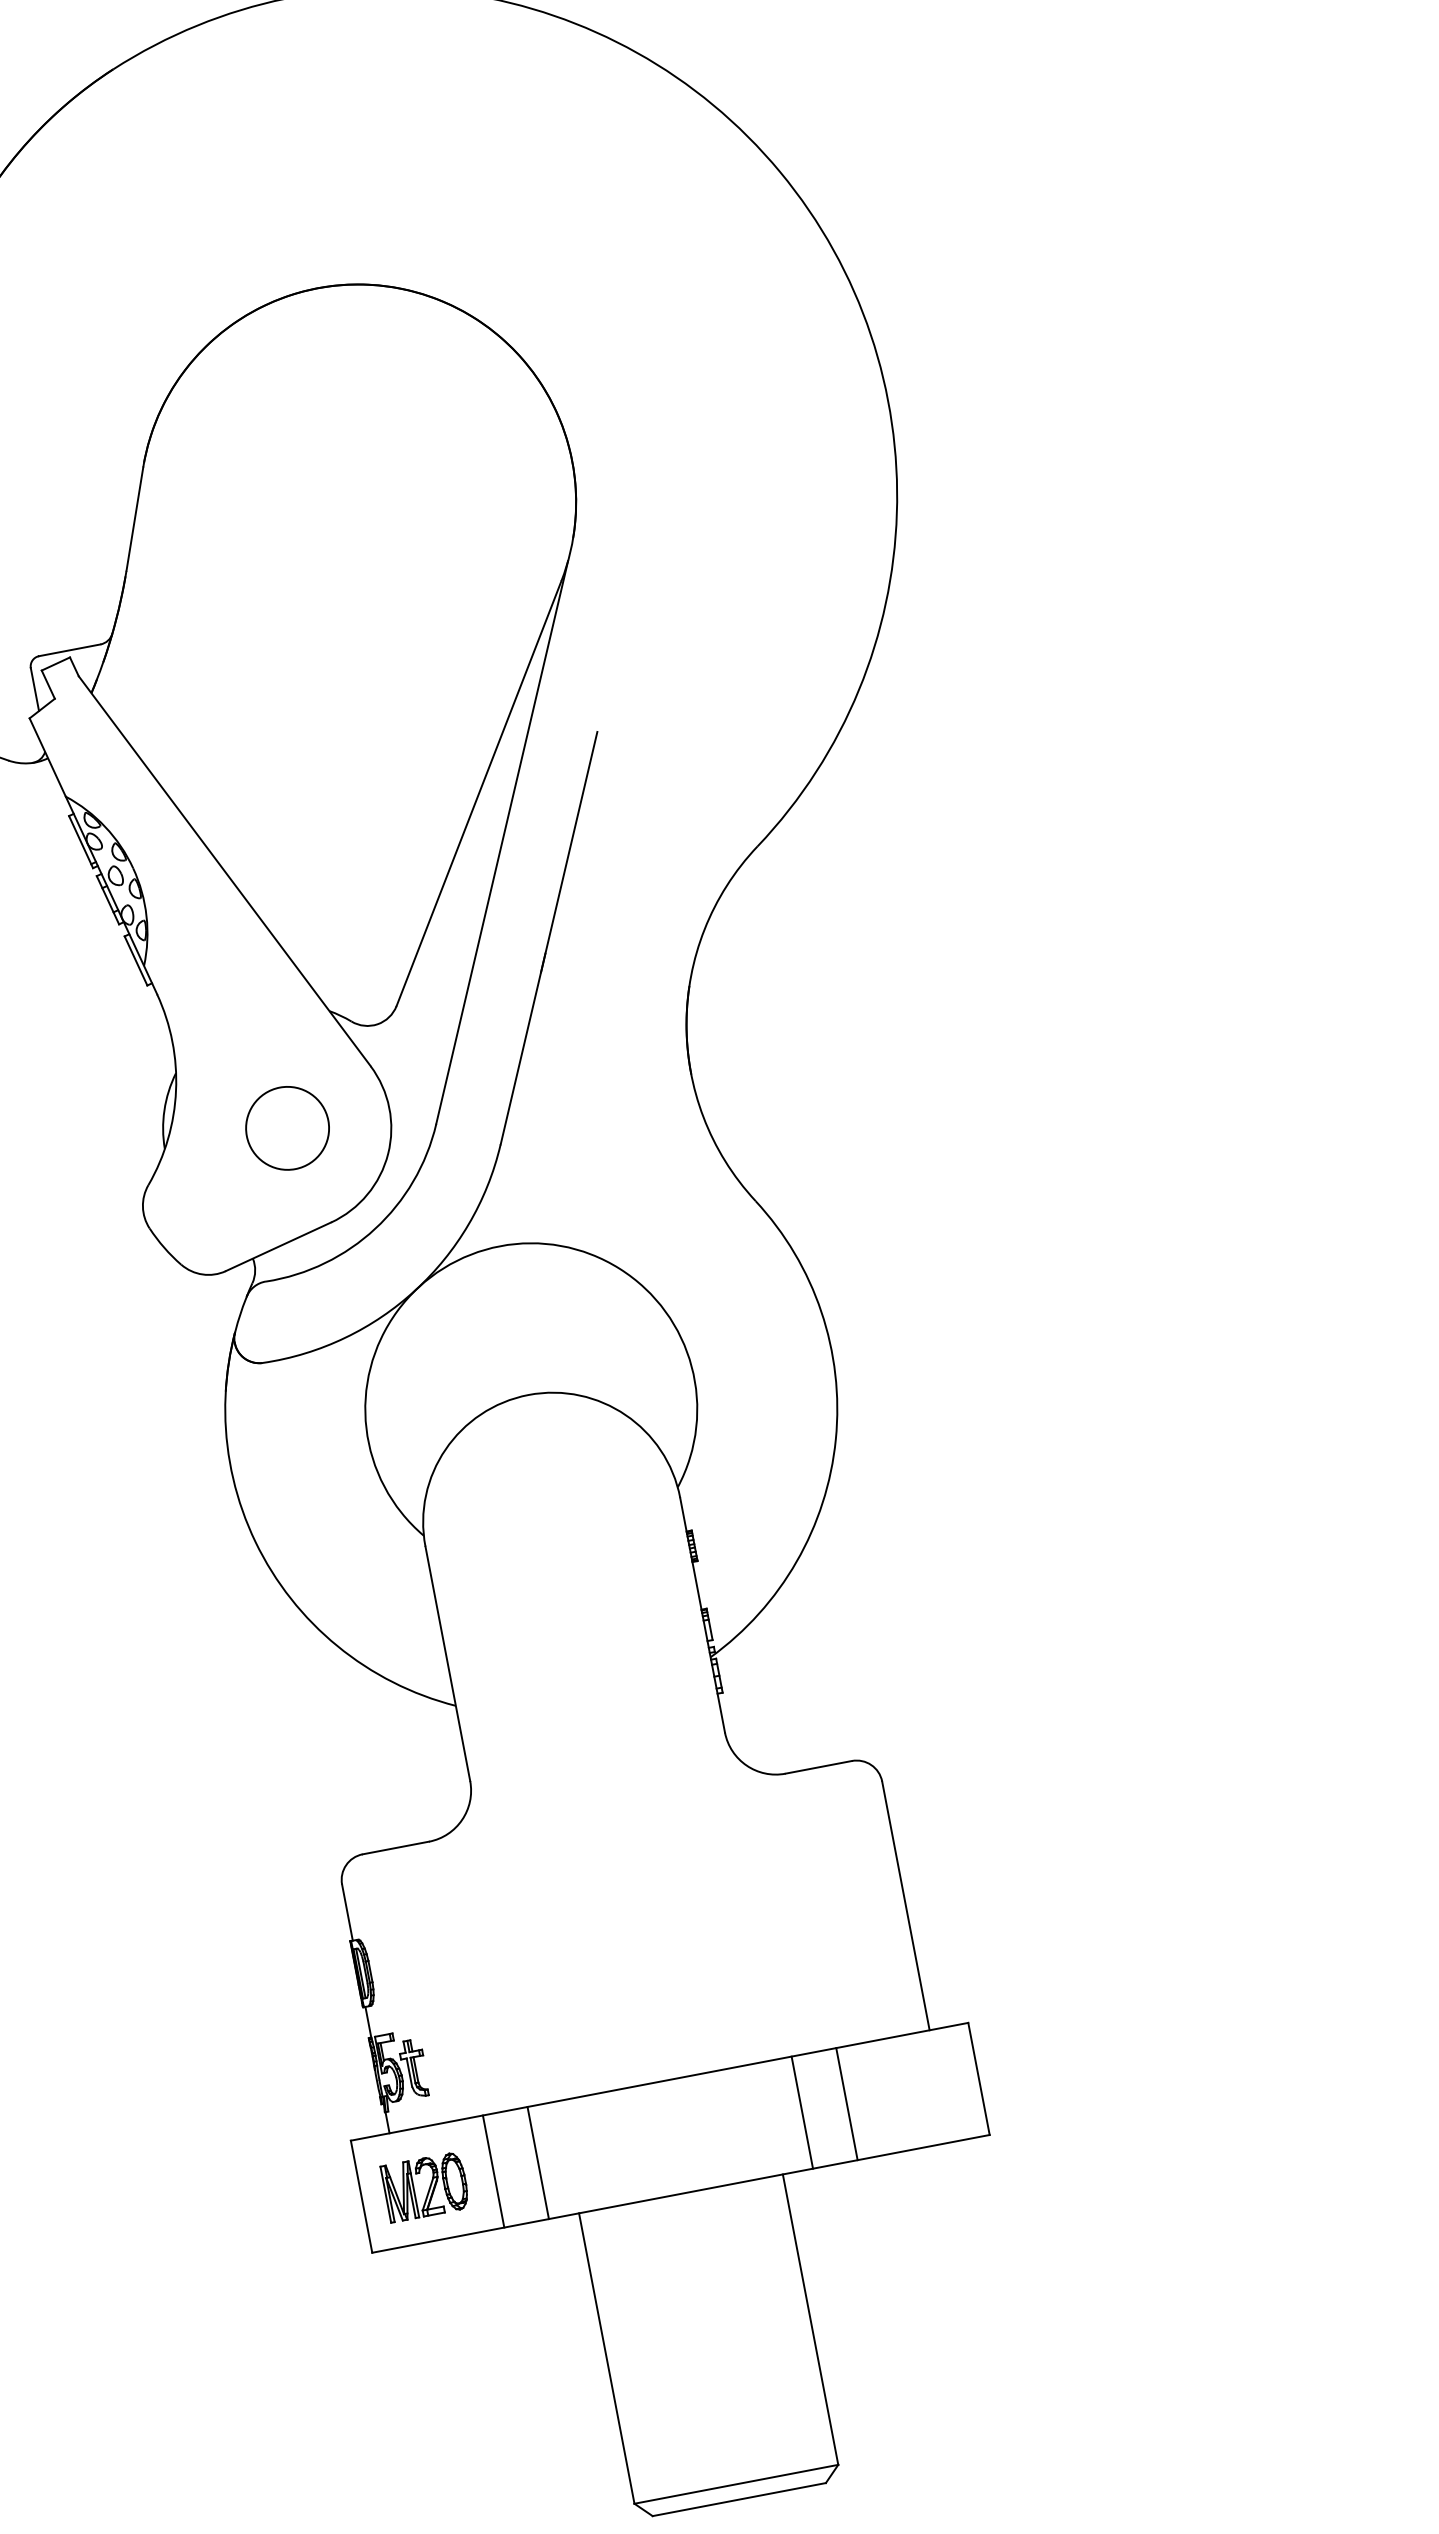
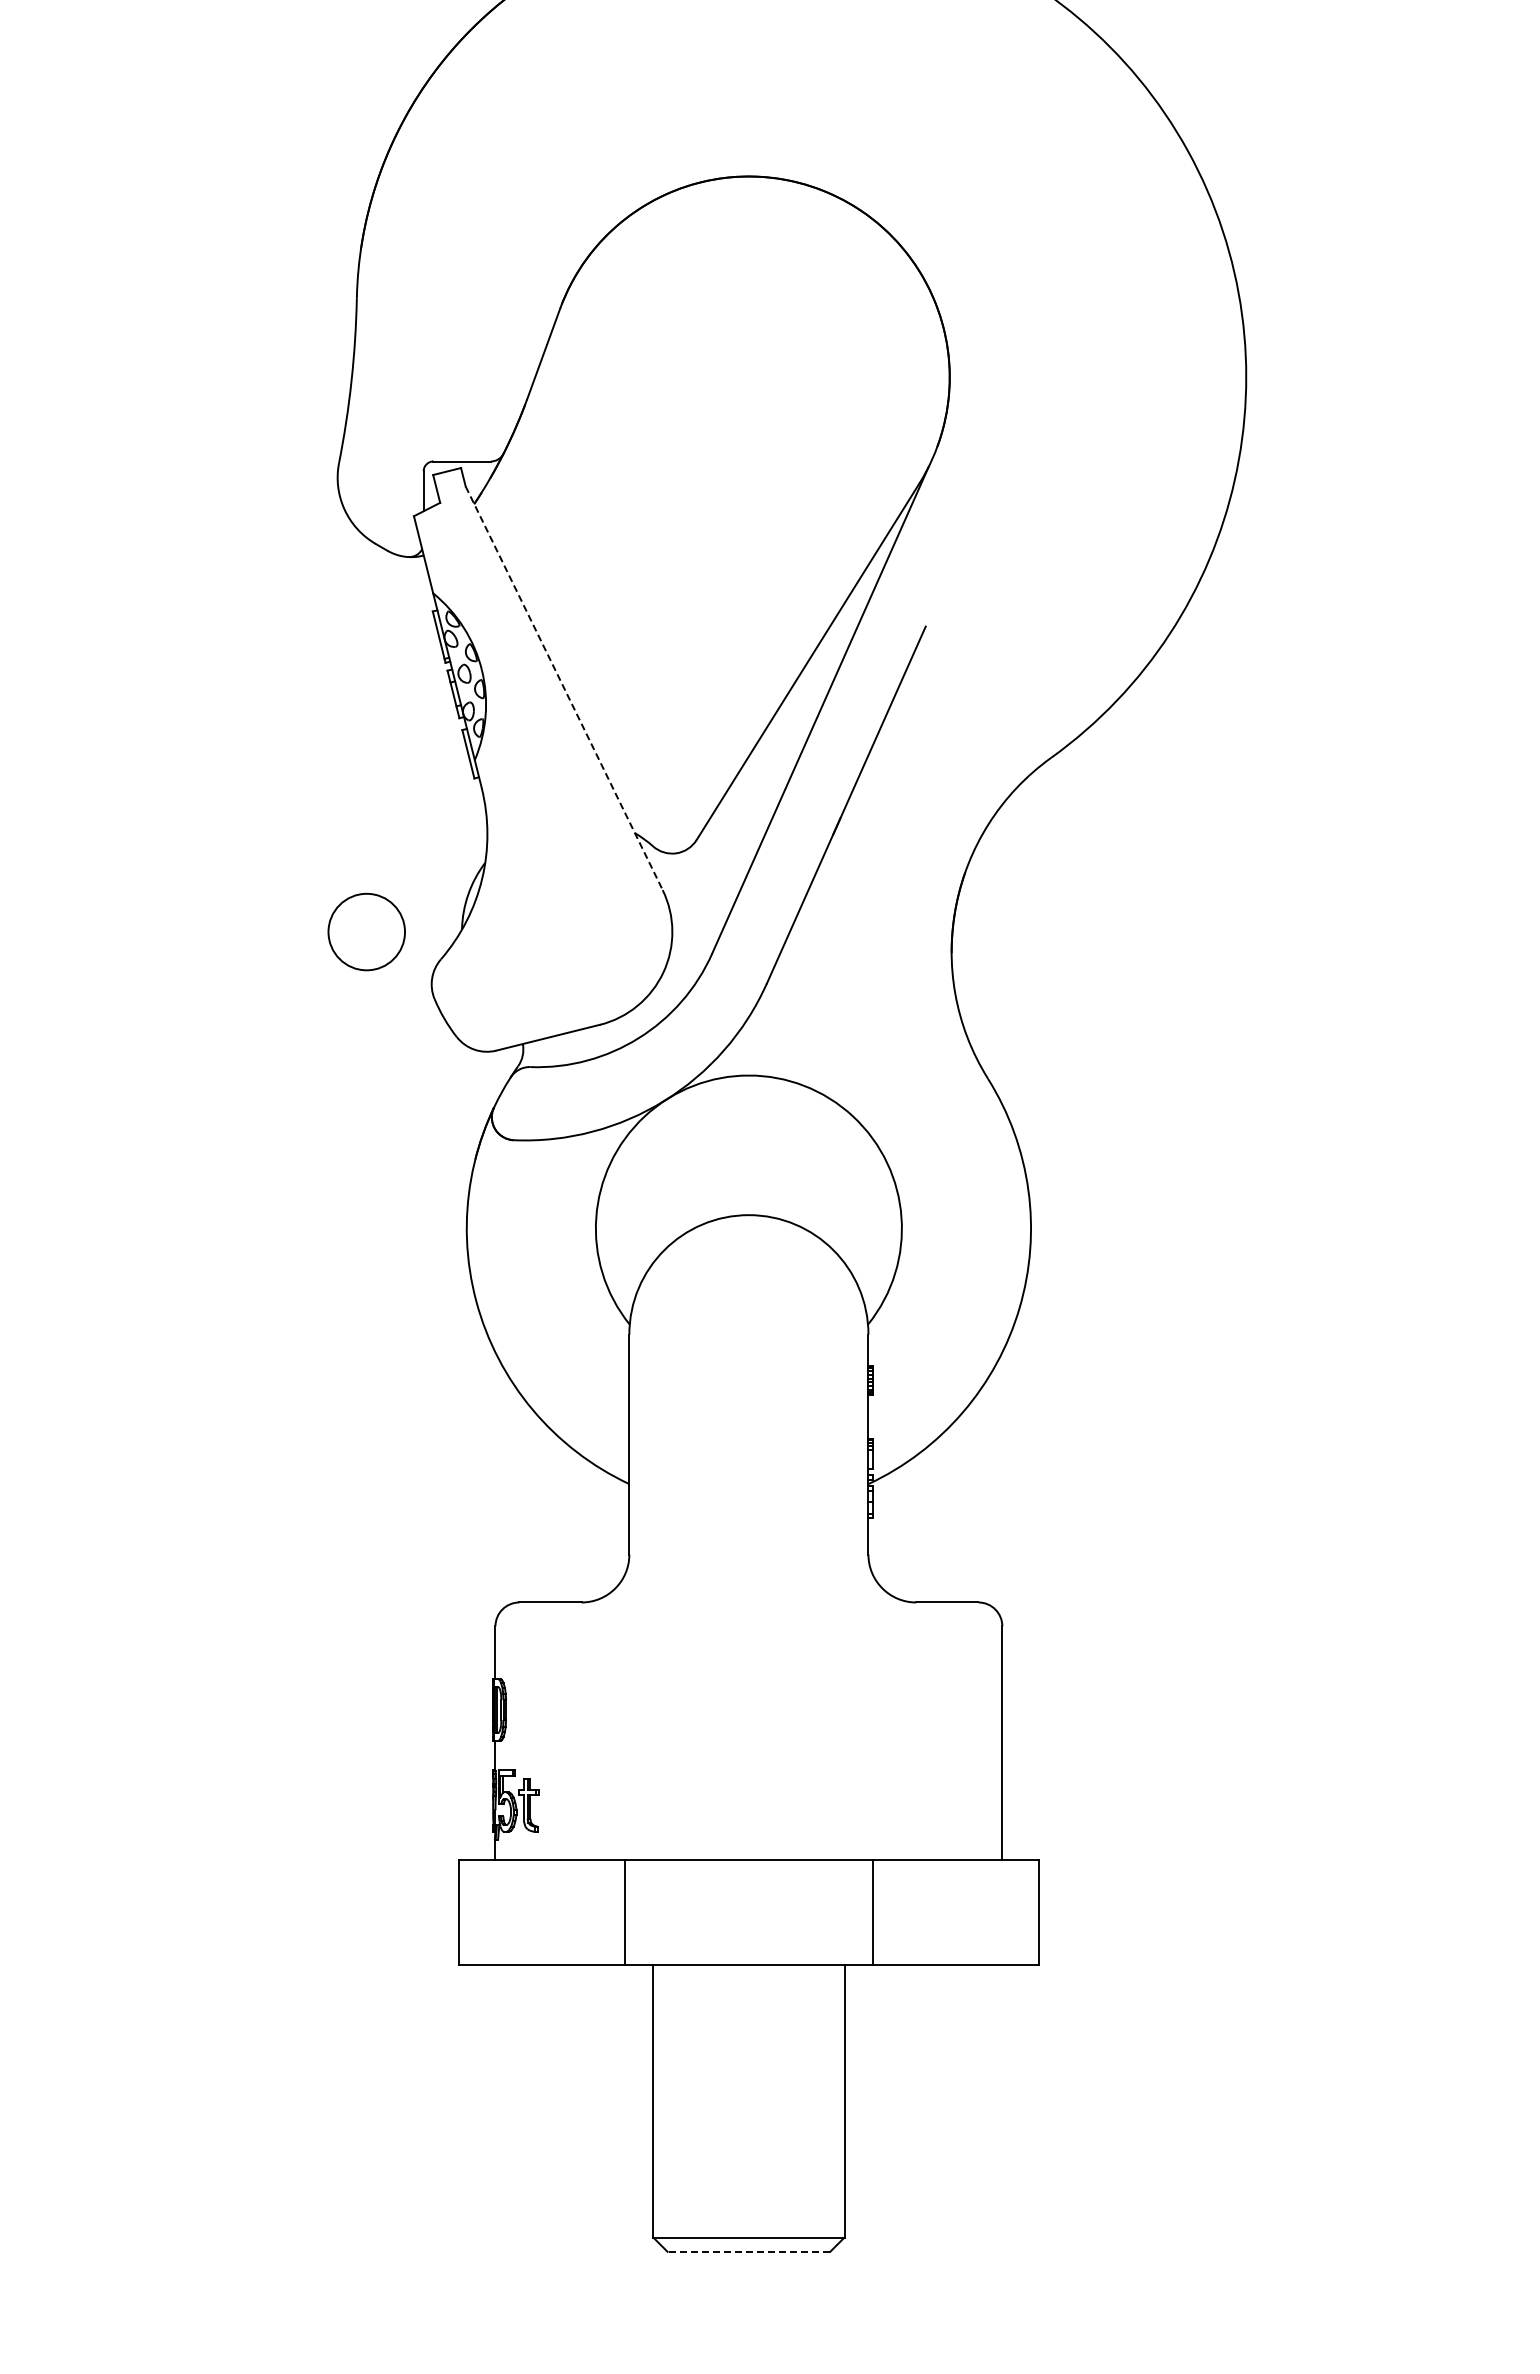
line: (225, 871) -> (564, 688), solid -> dashed
circle: (287, 1127) -> (366, 931), moved
line: (846, 2103) -> (914, 1911), removed
line: (493, 2170) -> (583, 1911), removed
part: (425, 2186) -> (518, 1914), removed
line: (738, 2499) -> (748, 2251), solid -> dashed

